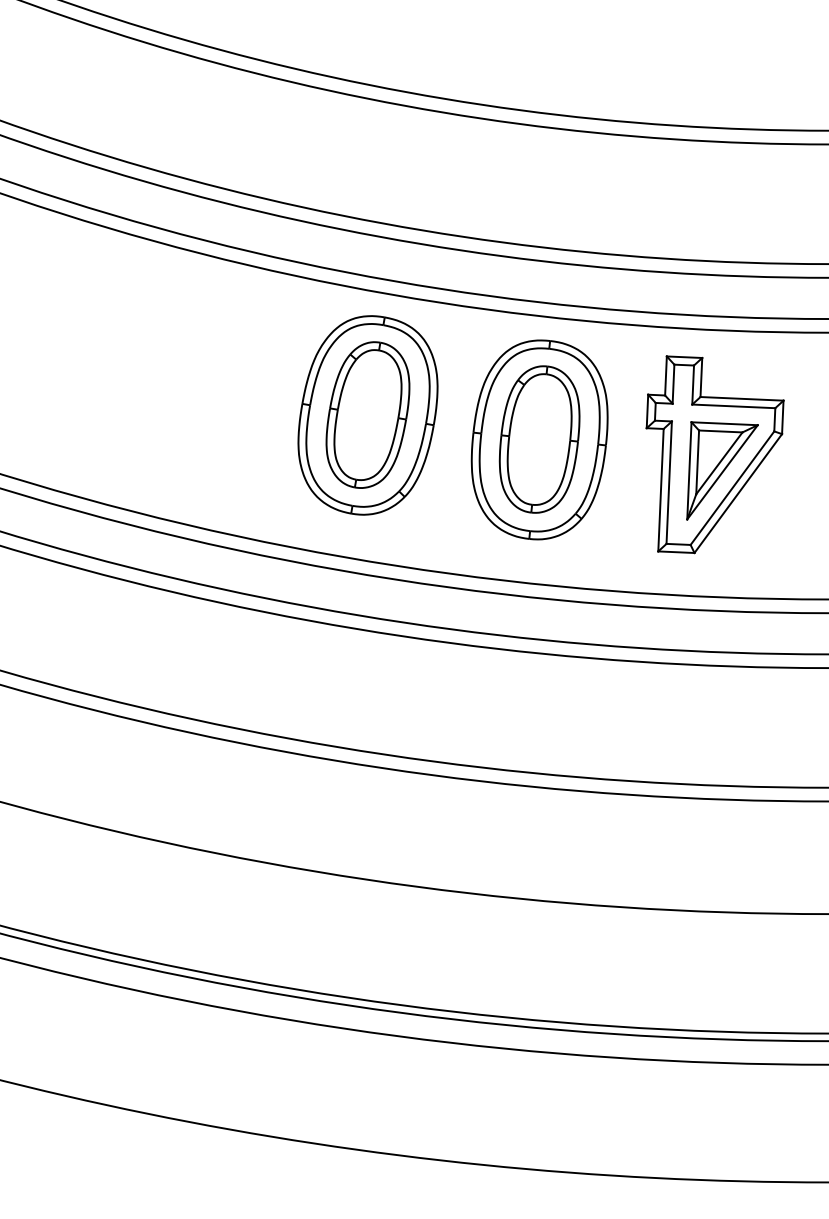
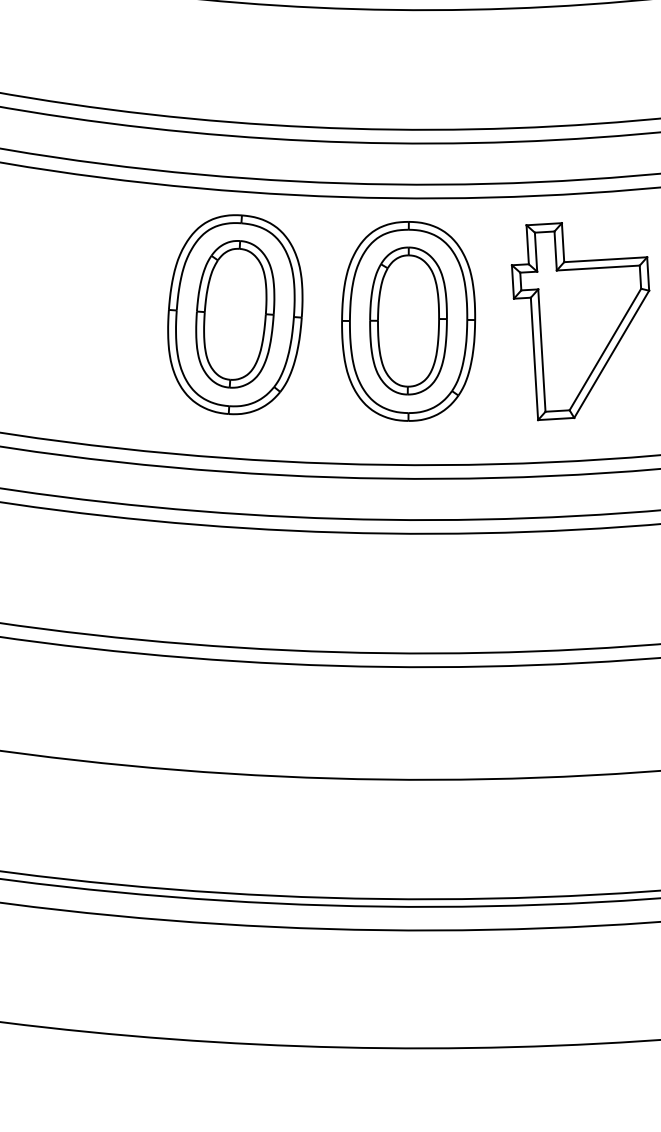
part: (722, 470) -> (593, 332), removed

